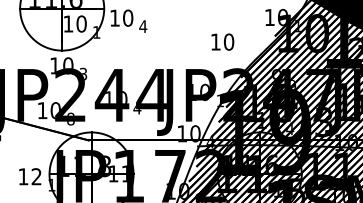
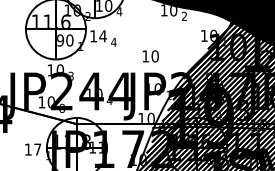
text: (127, 18) -> (102, 36), 10 -> 14
text: (68, 24) -> (60, 40), 10 -> 90
text: (222, 42) -> (150, 56), moved
text: (36, 176) -> (37, 149), 12 -> 17

